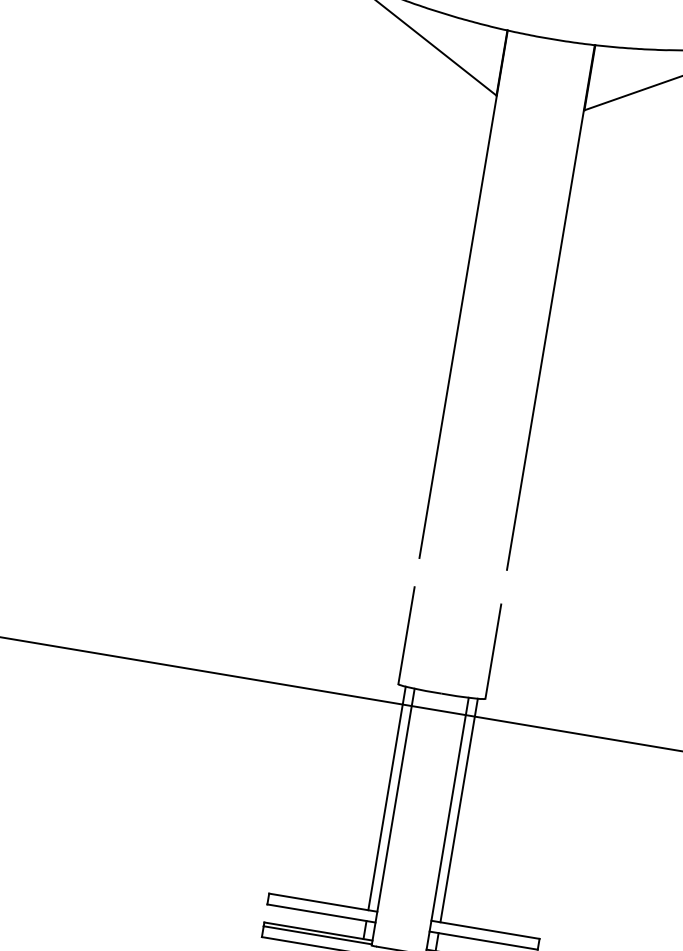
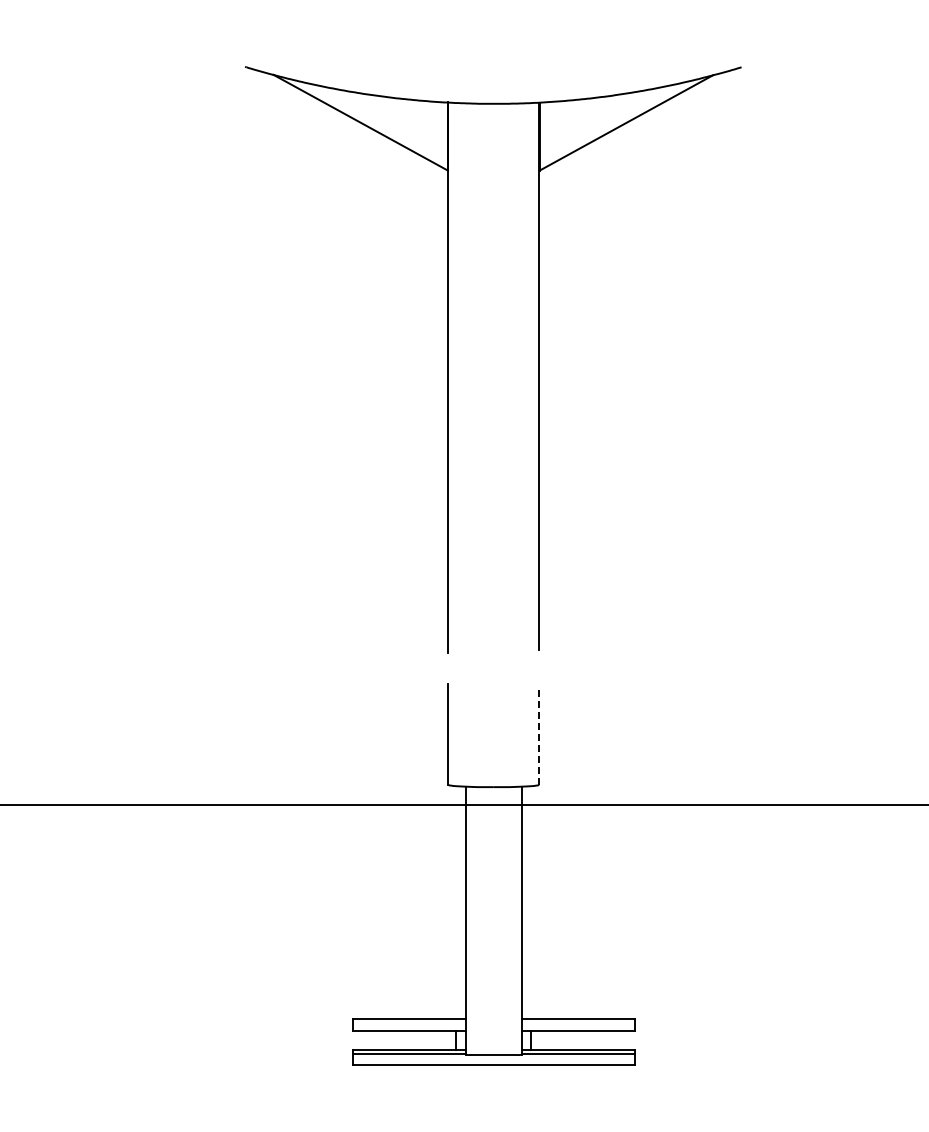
line: (493, 651) -> (539, 735), solid -> dashed
line: (387, 798) -> (456, 902), removed
line: (459, 810) -> (531, 902), removed

